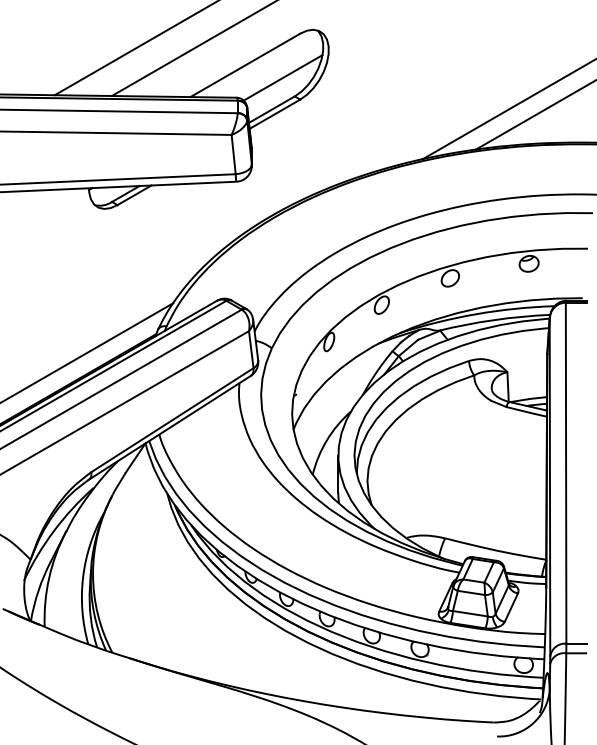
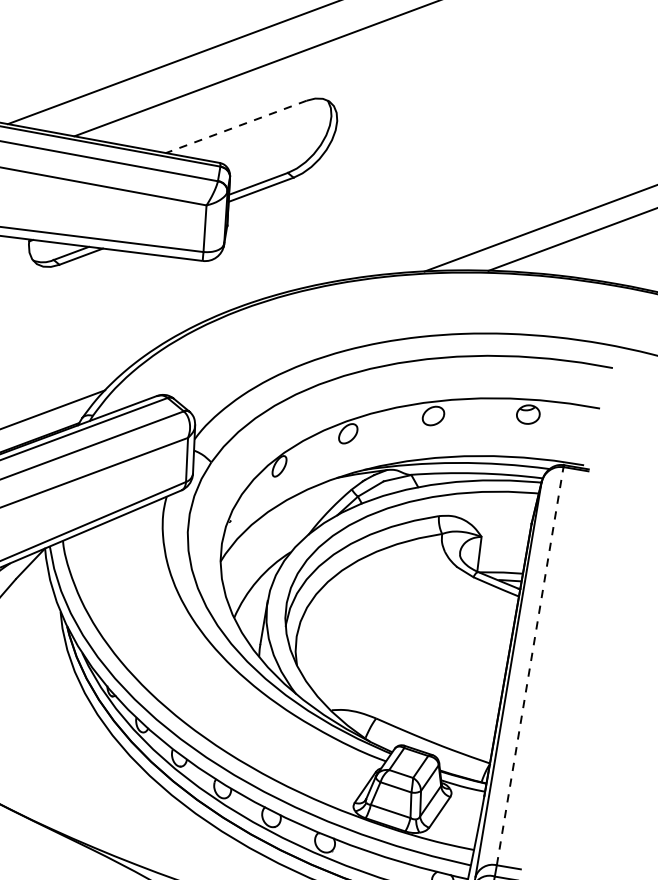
line: (244, 65) -> (235, 126), solid -> dashed
line: (282, 77) -> (277, 148), removed
line: (566, 473) -> (530, 666), solid -> dashed

